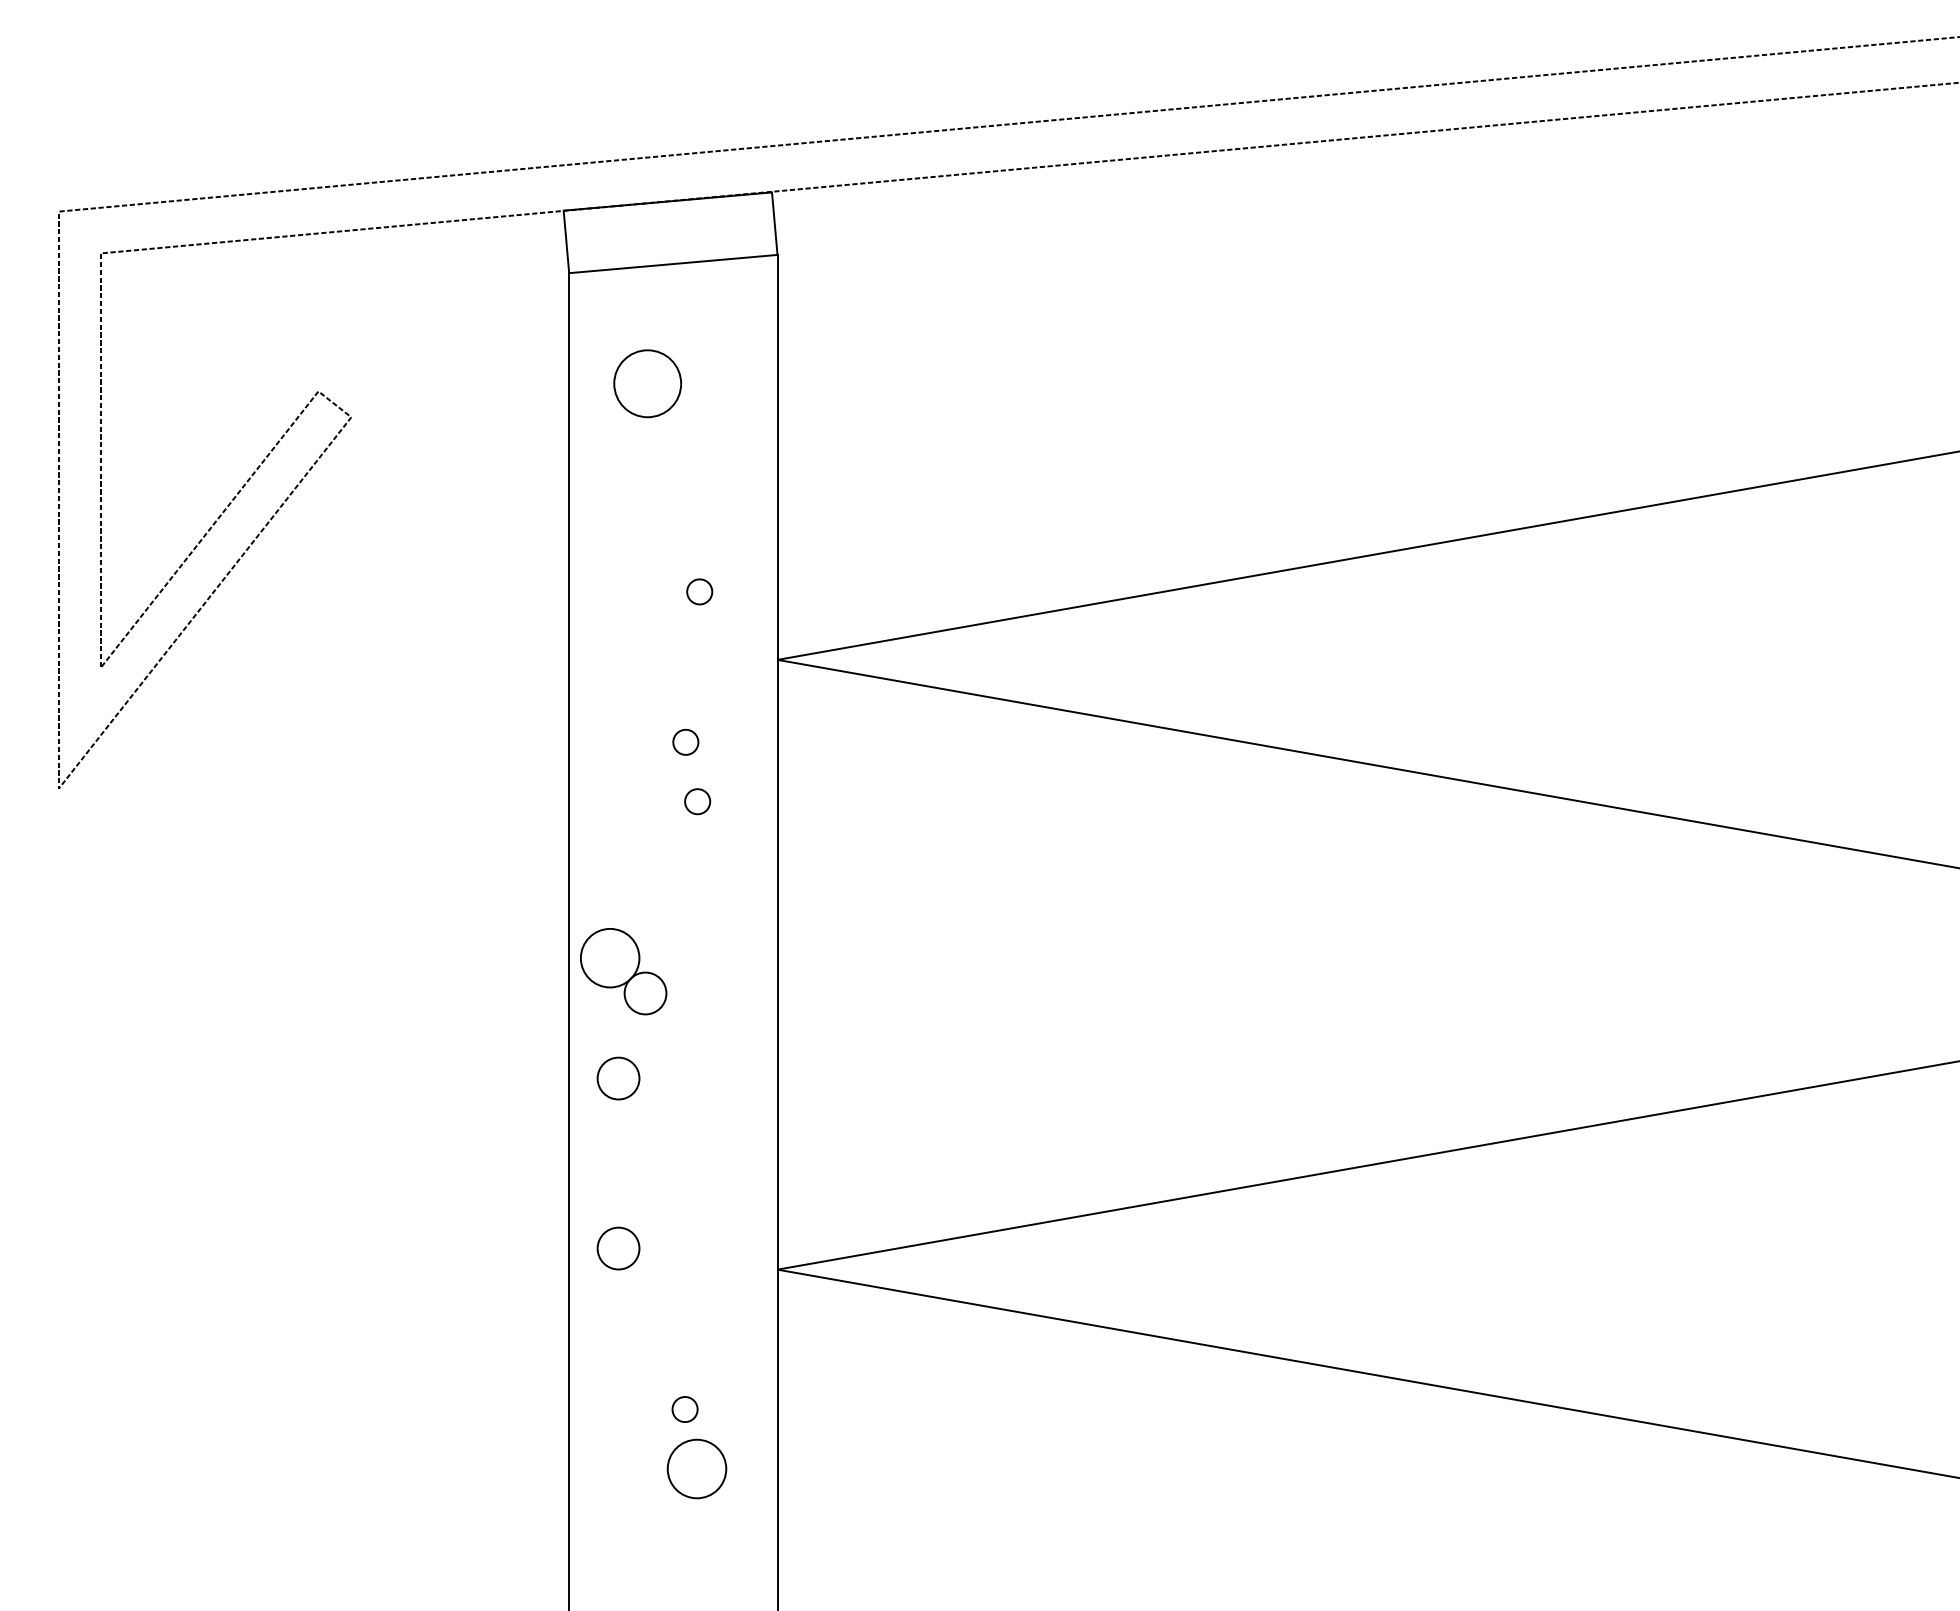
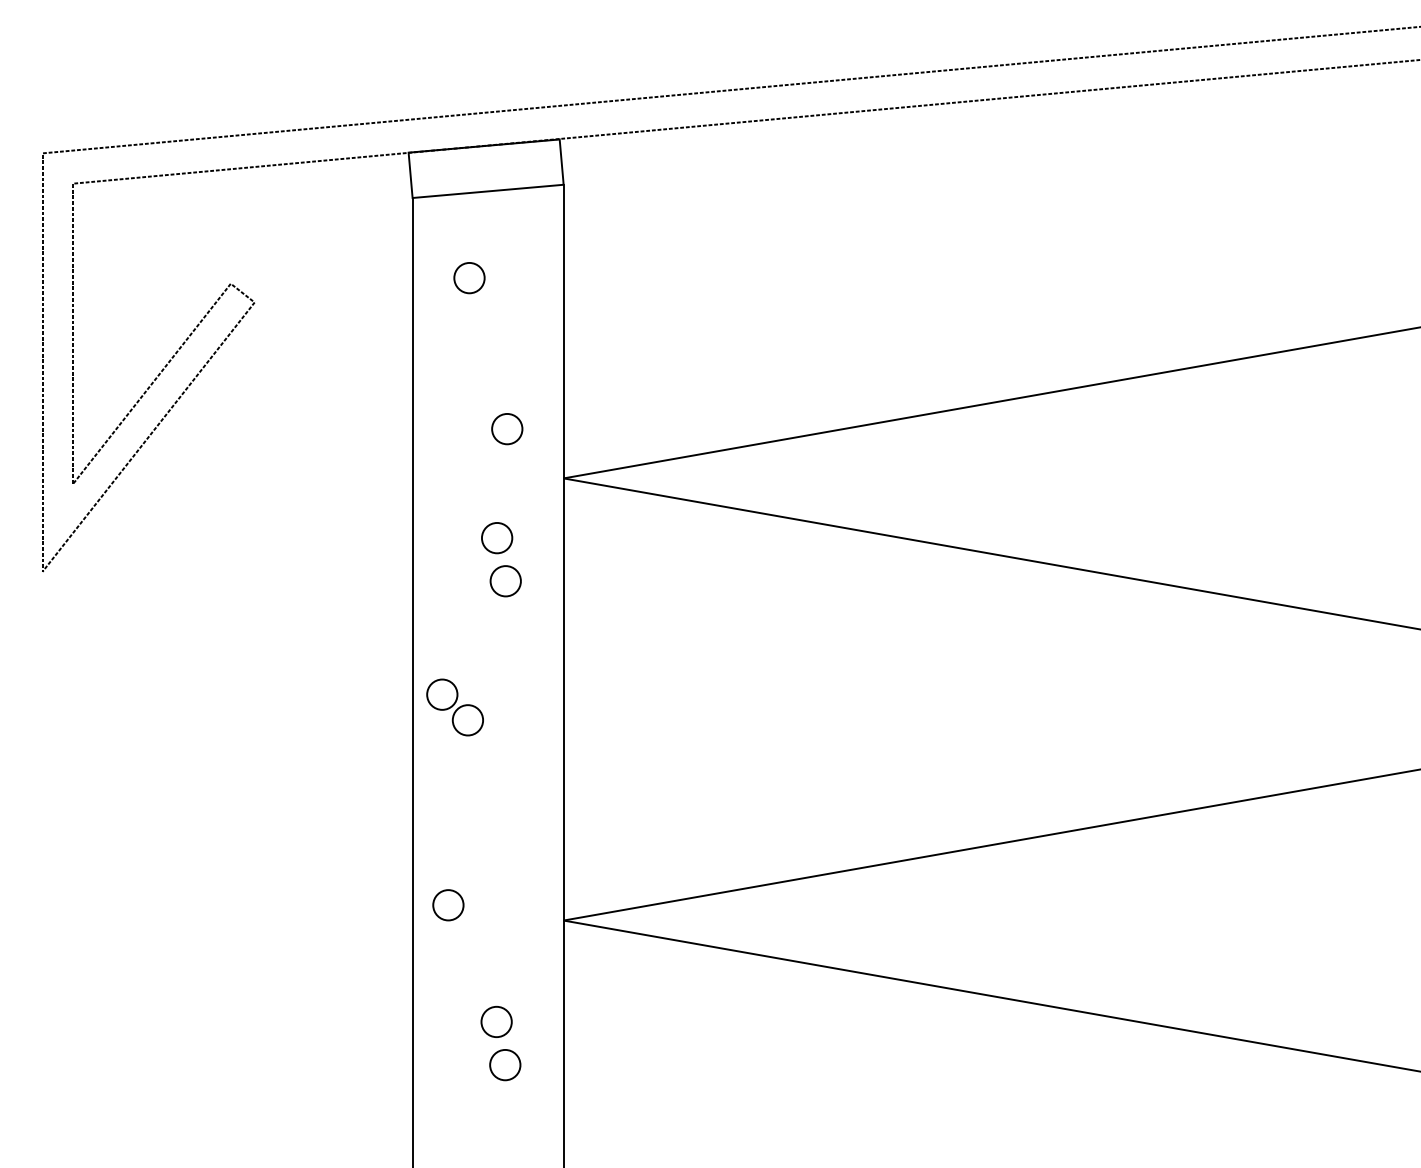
circle: (647, 383) -> (469, 278), size x0.62
circle: (699, 591) -> (507, 428), size x1.67
circle: (685, 742) -> (496, 538), size x1.67
circle: (697, 801) -> (505, 581), size x1.67
circle: (610, 958) -> (442, 694), size x0.71
circle: (618, 1078) -> (448, 781), removed
circle: (685, 1409) -> (496, 1021), size x1.67
circle: (696, 1468) -> (504, 1064), size x0.71

